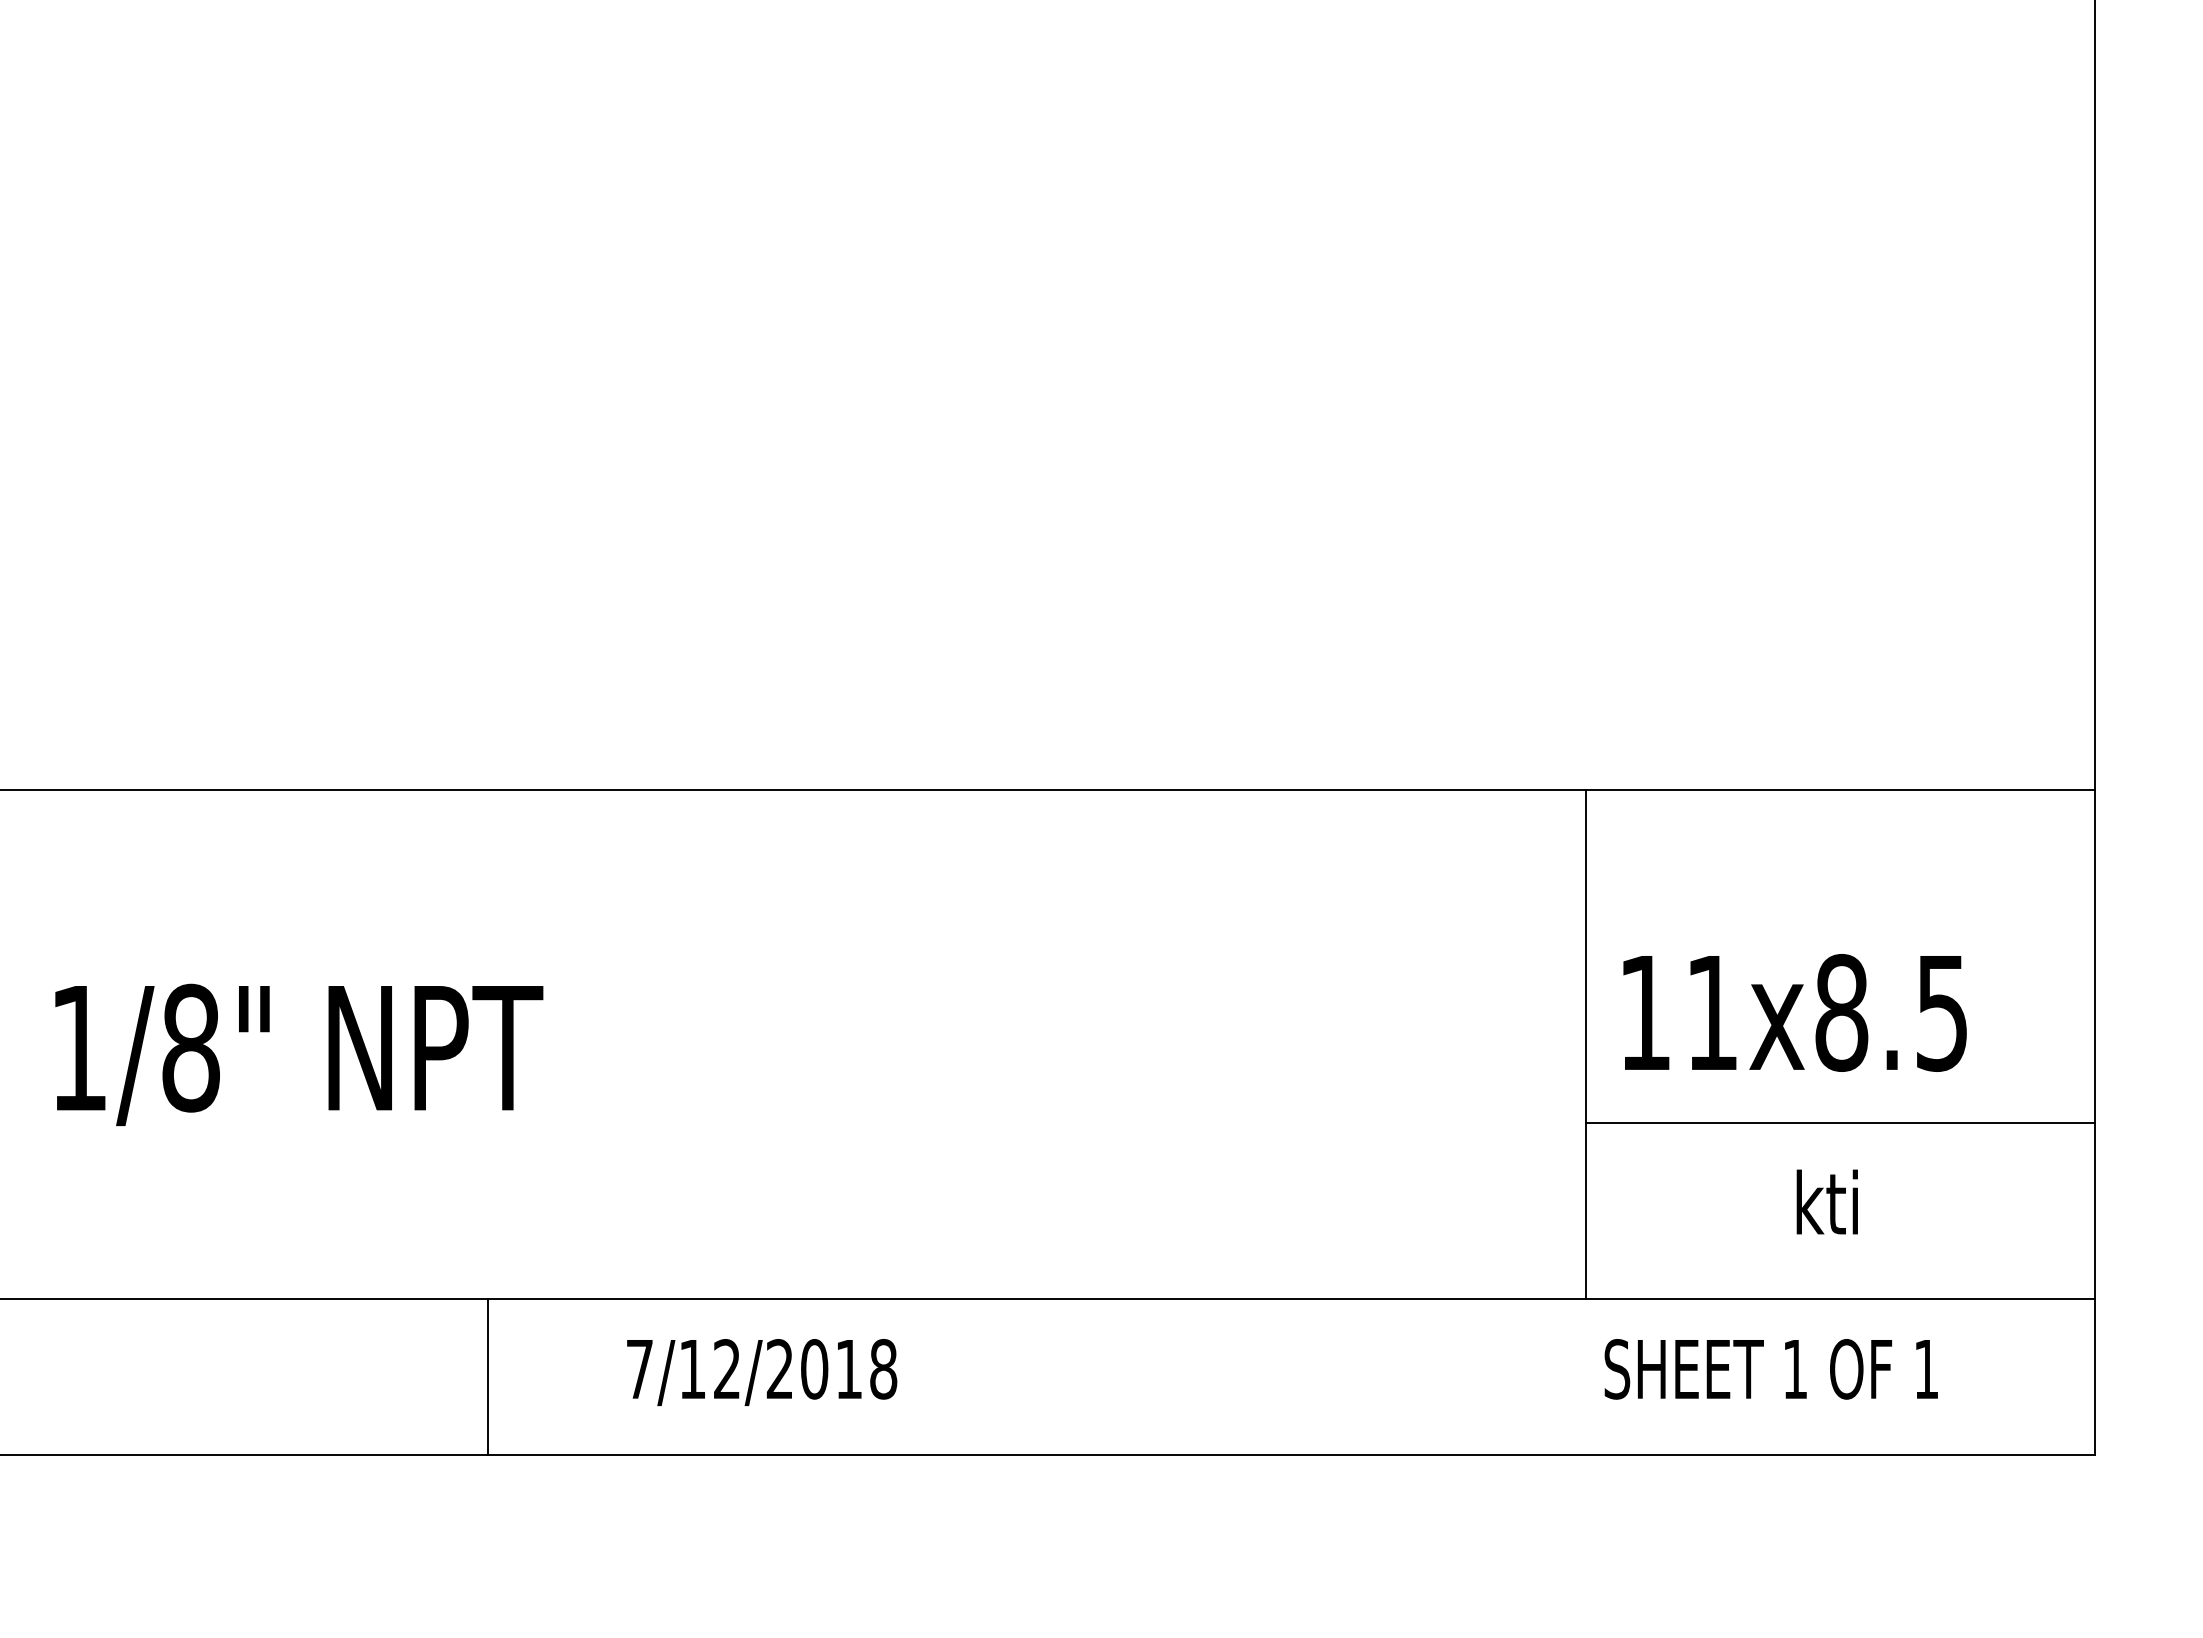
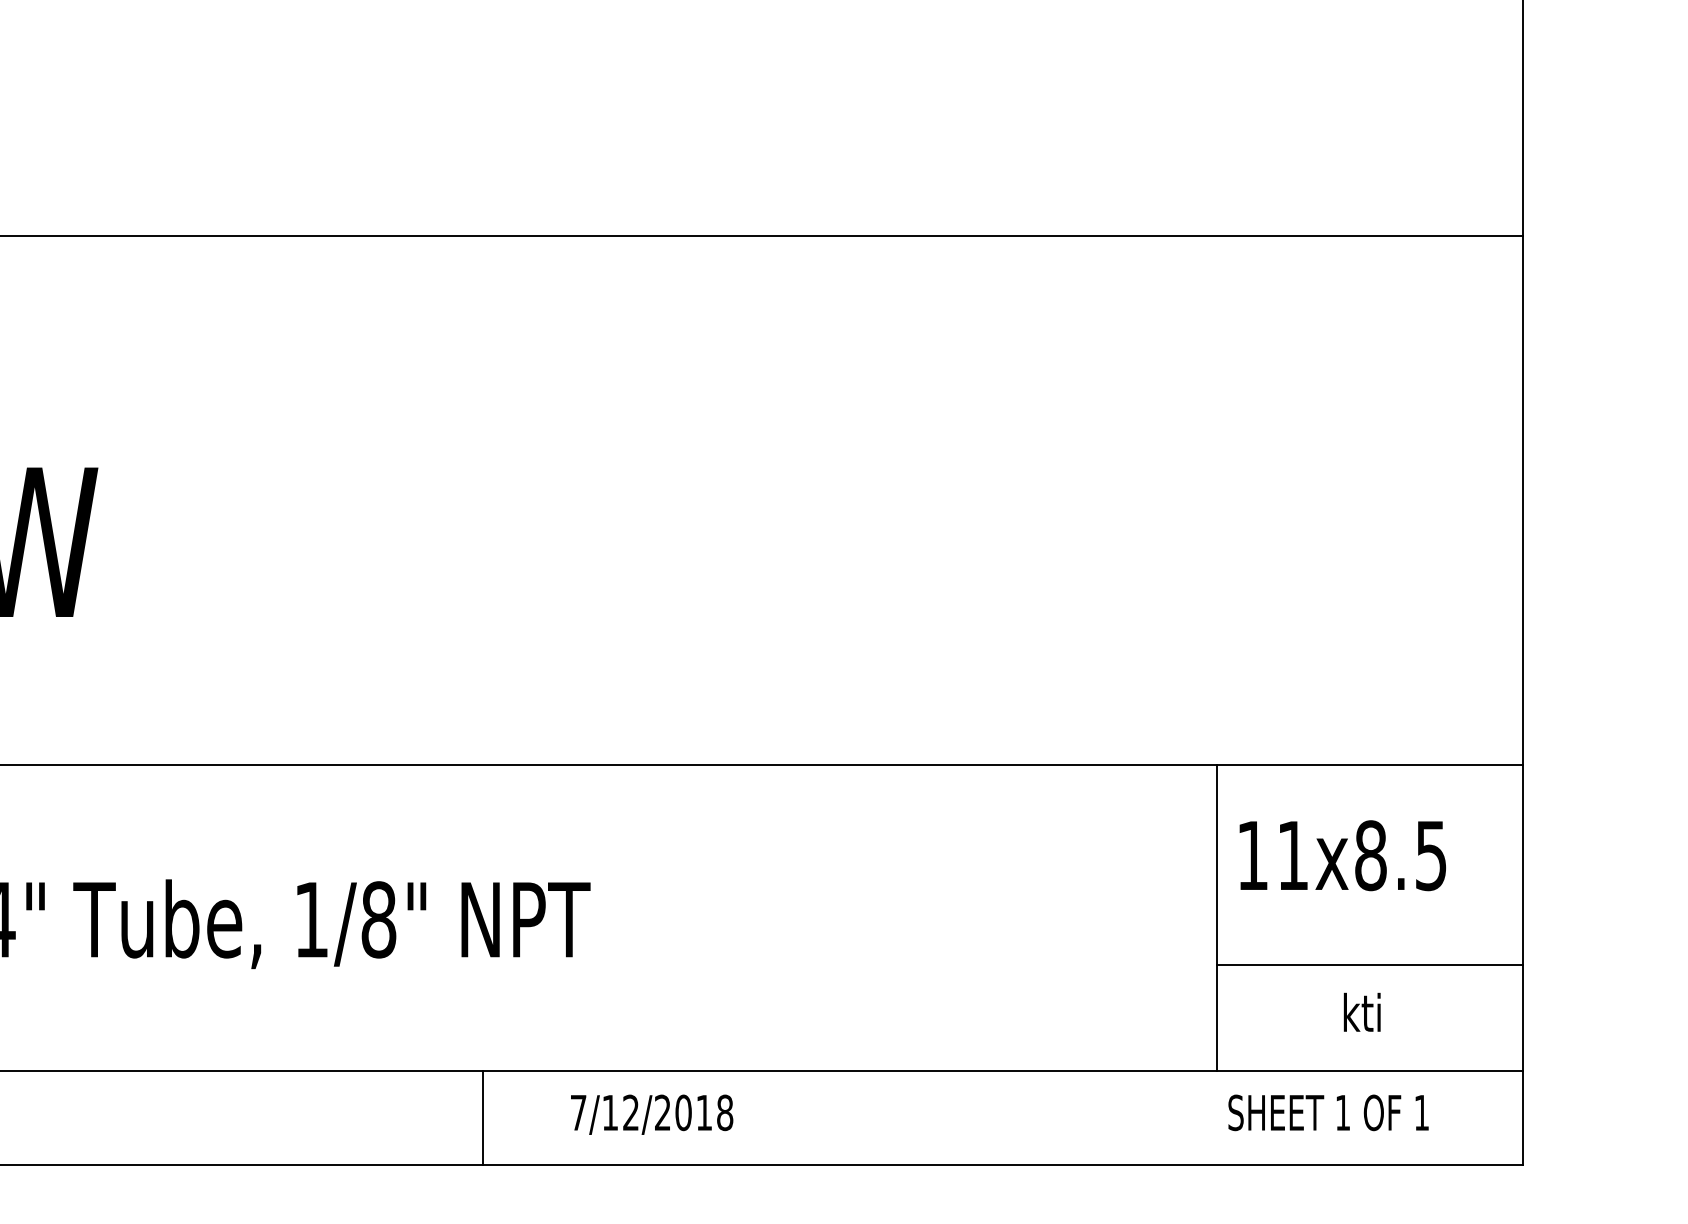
text: (1794, 1012) -> (1342, 855), moved
text: (762, 1372) -> (652, 1114), moved
line: (488, 1377) -> (483, 1117), moved

